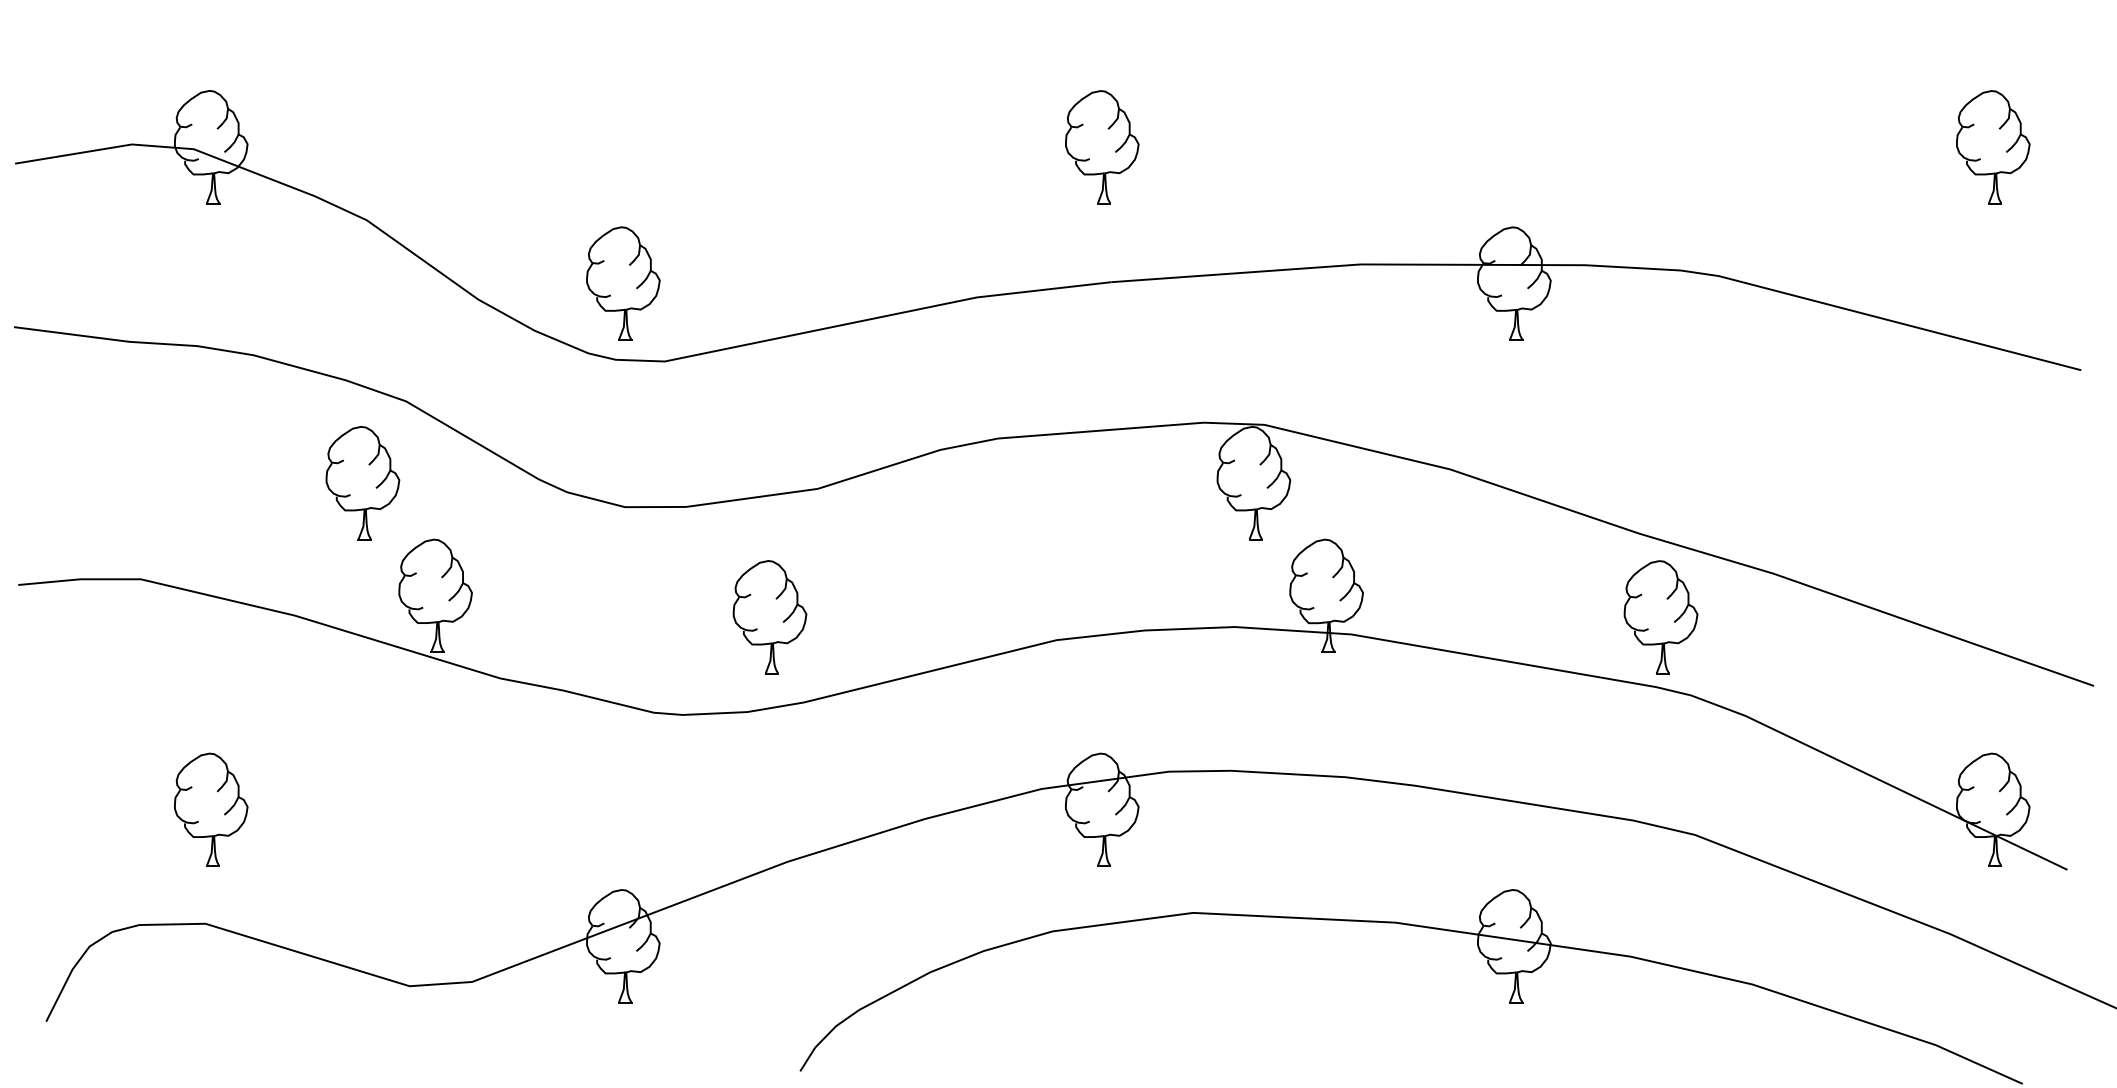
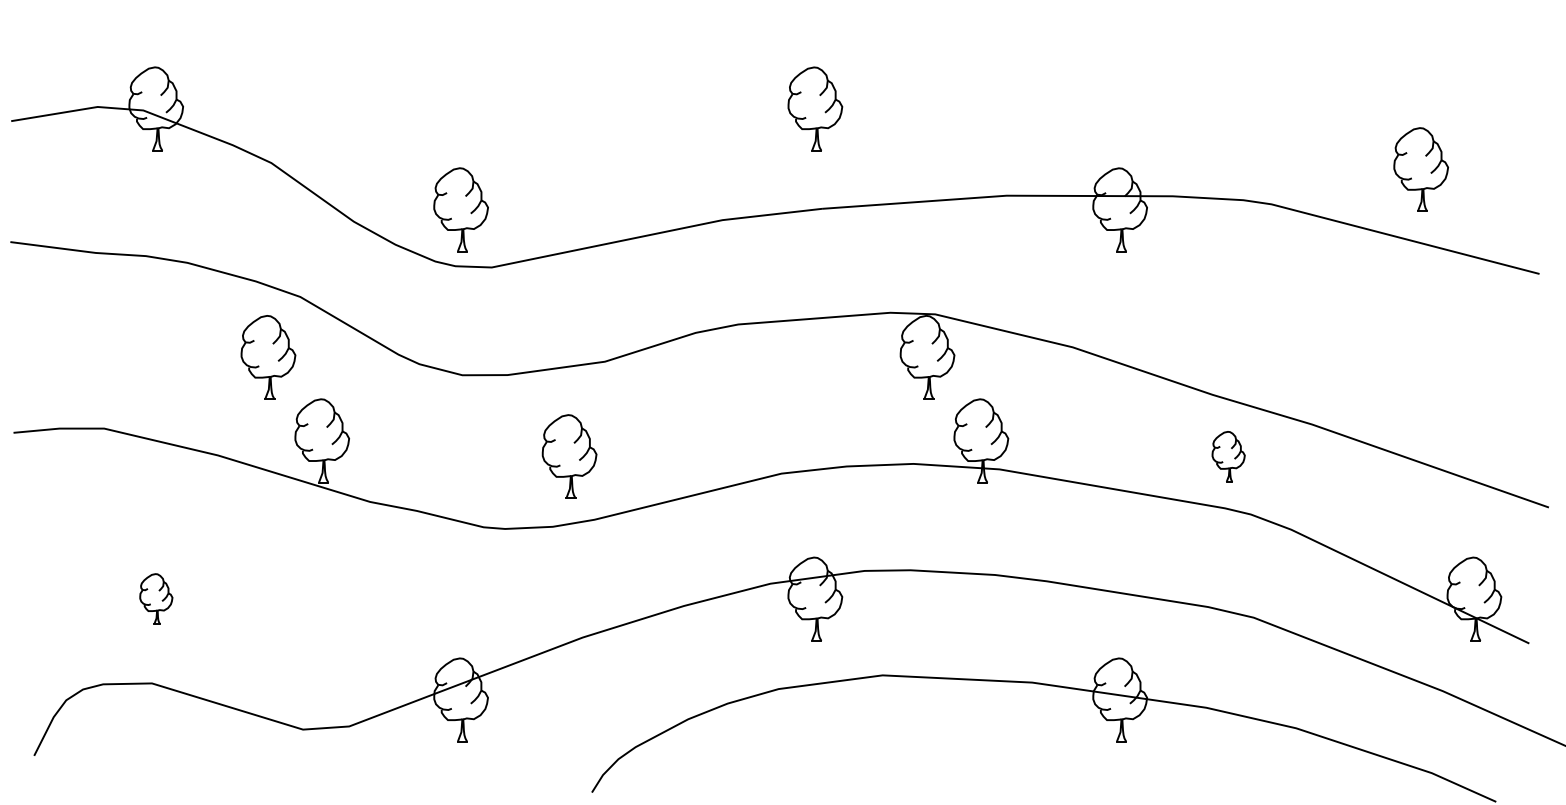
part: (1993, 147) -> (1421, 169), moved
part: (1660, 617) -> (1228, 456), size x0.6
part: (211, 809) -> (156, 598), size x0.6

